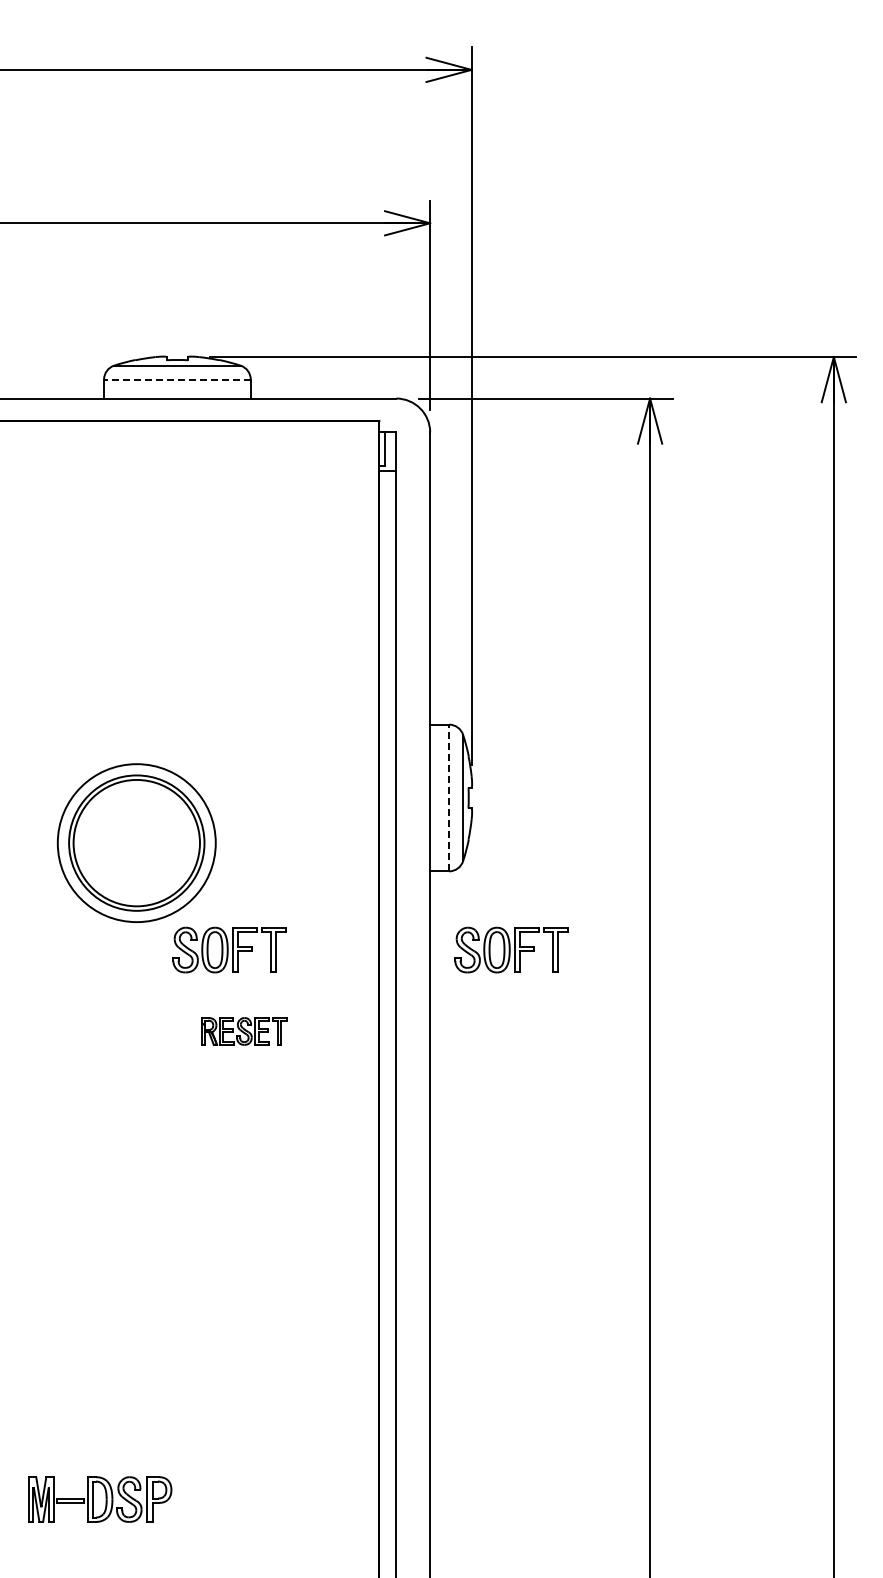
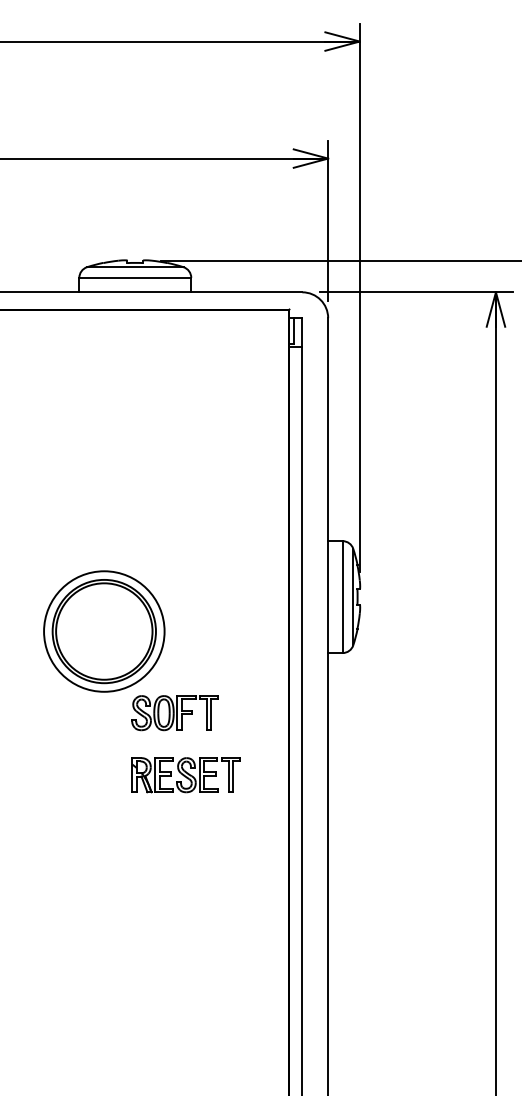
line: (176, 379) -> (134, 277), dashed -> solid
line: (449, 797) -> (342, 596), dashed -> solid
part: (511, 949) -> (390, 712), removed
part: (244, 1031) -> (186, 775), size x1.67

